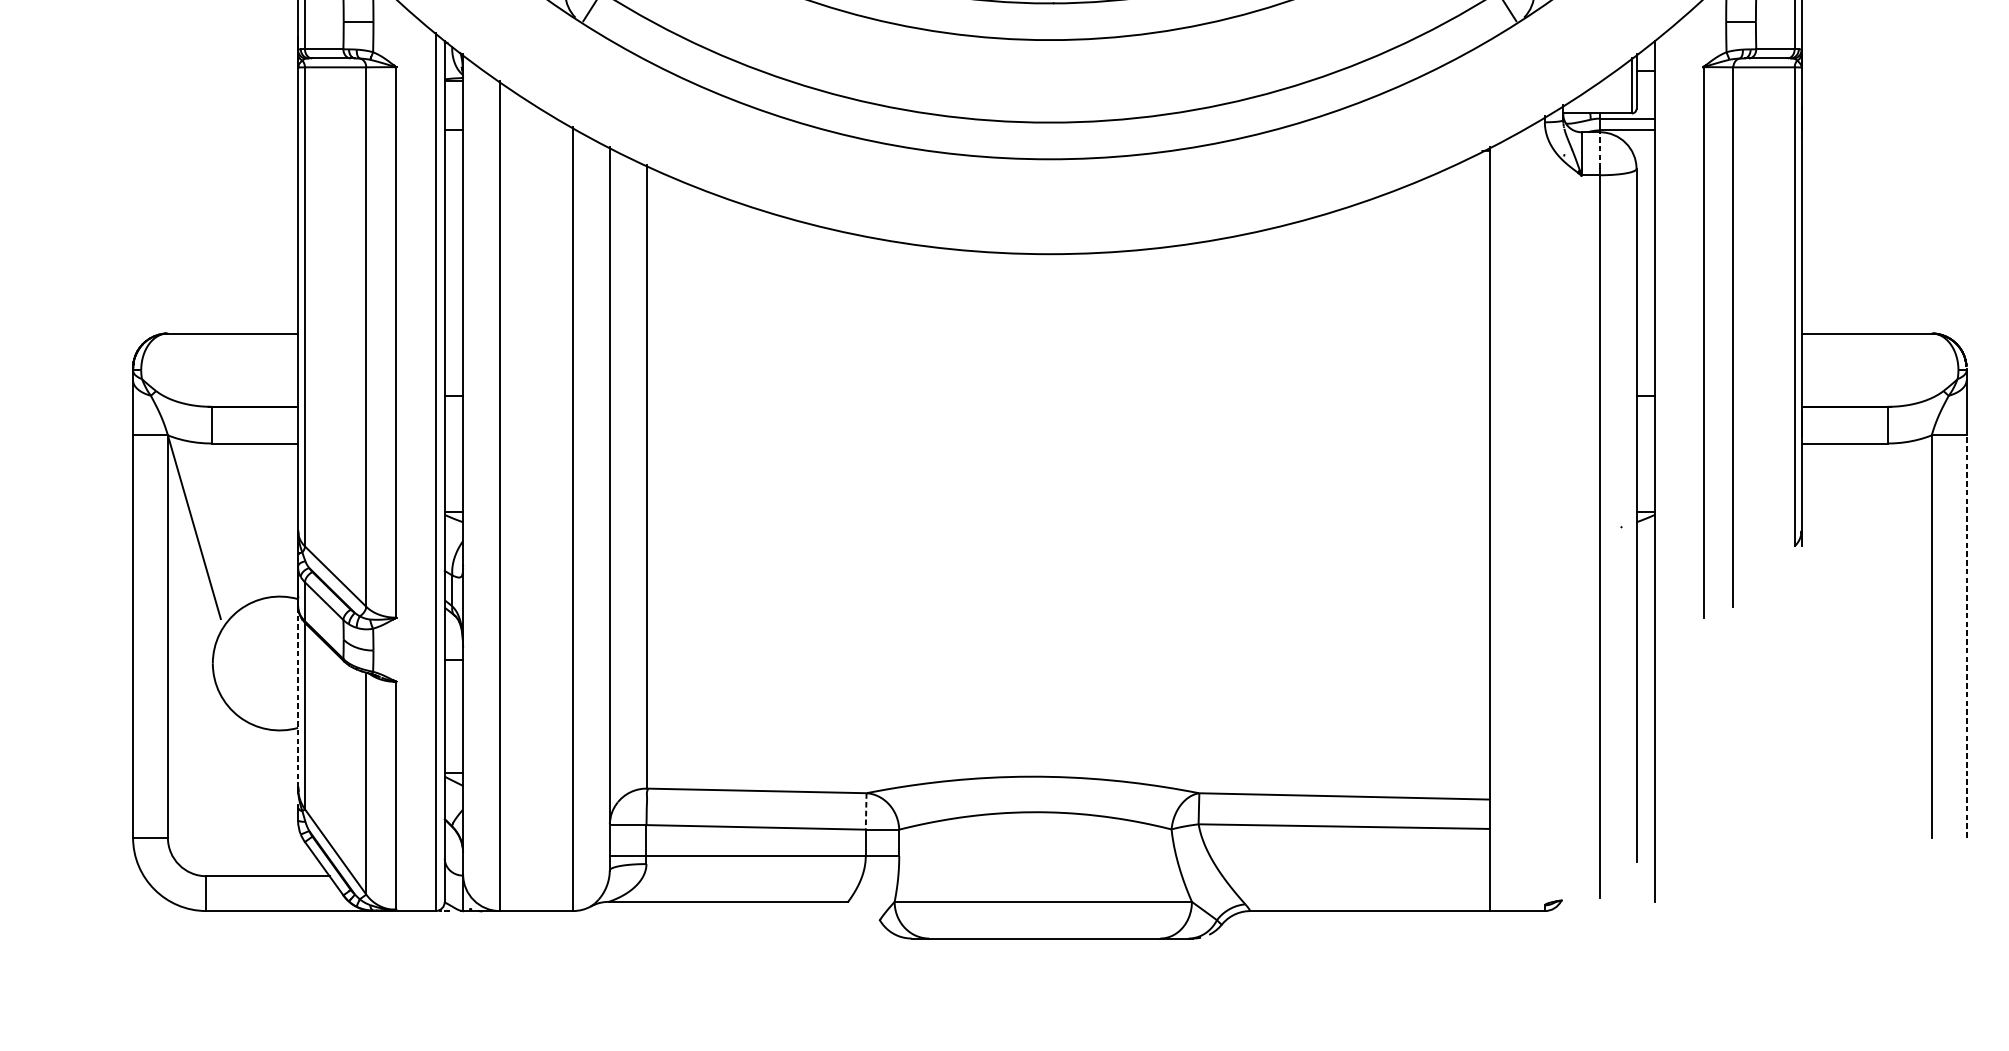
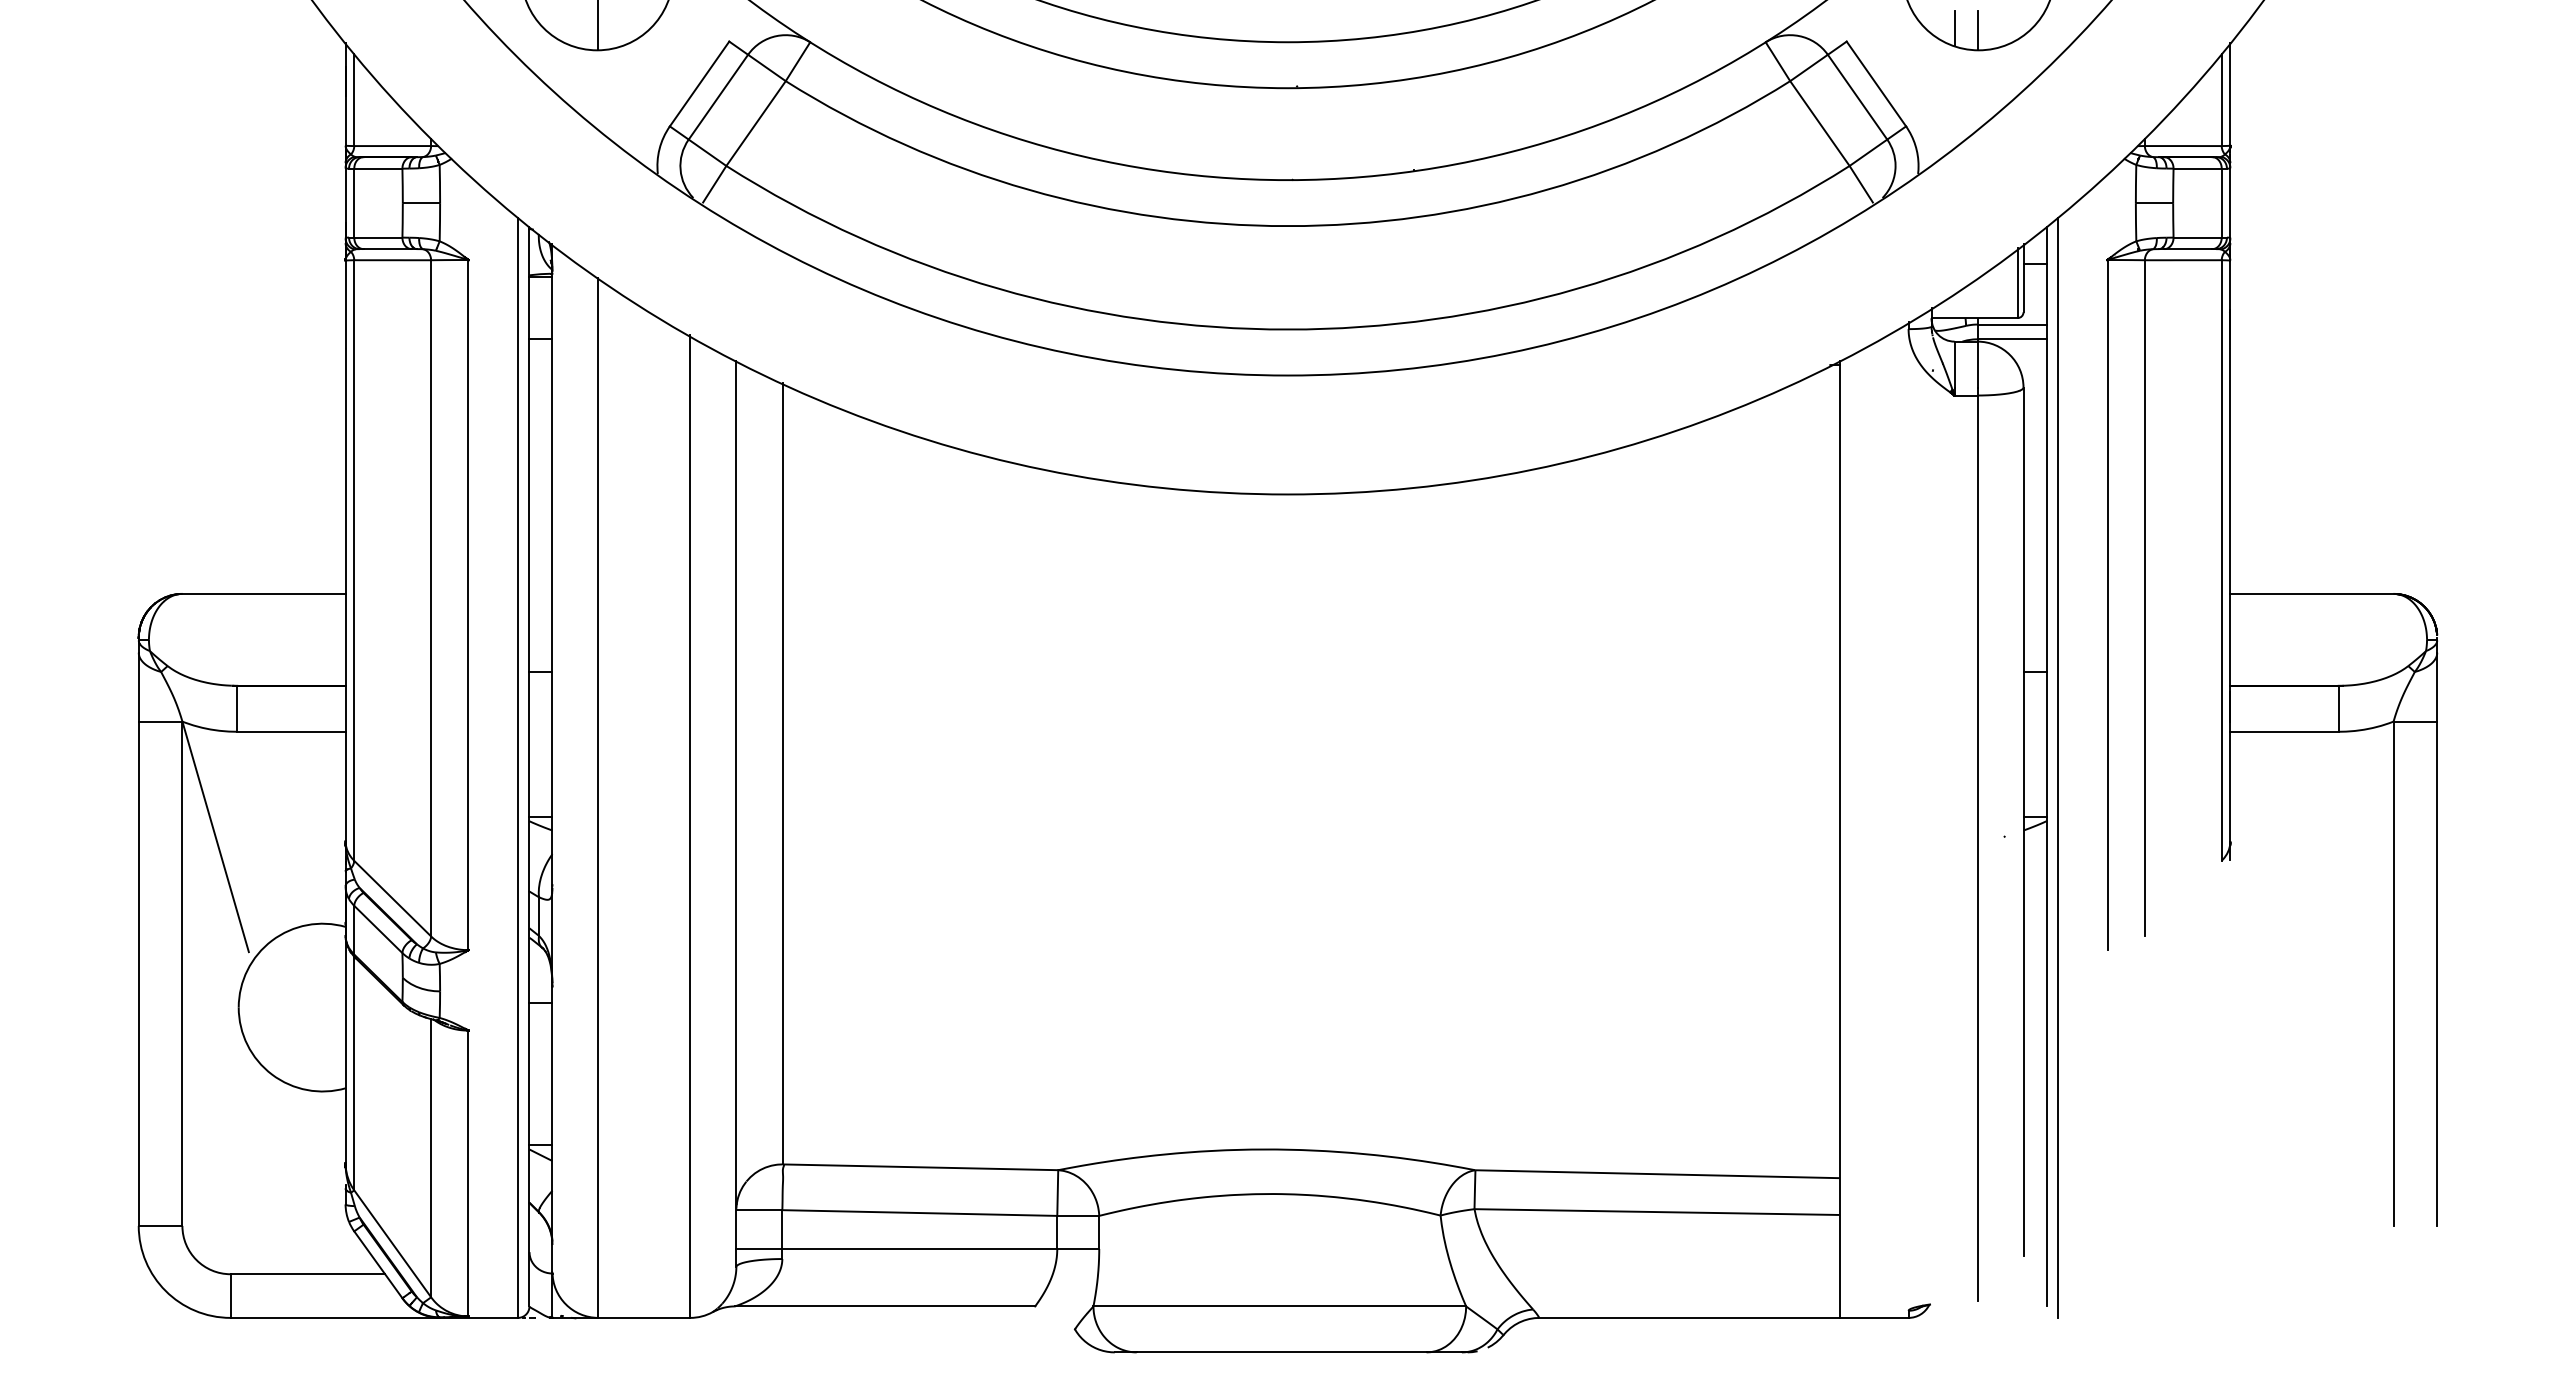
line: (1599, 150) -> (1977, 364), dashed -> solid
line: (1663, 471) -> (2057, 767), added
line: (1966, 636) -> (2437, 973), dashed -> solid
line: (298, 697) -> (345, 1050), dashed -> solid
line: (865, 811) -> (1057, 1193), dashed -> solid

